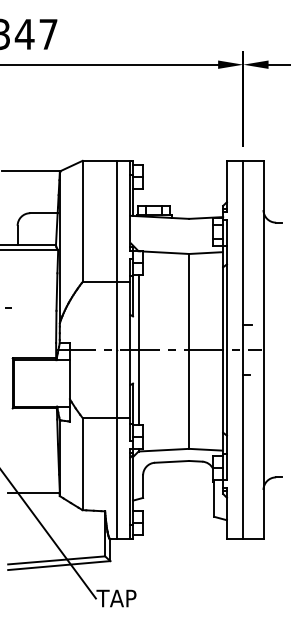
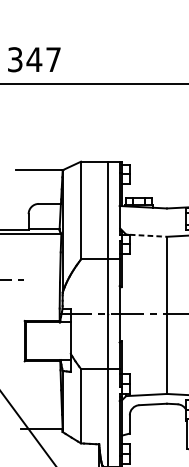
line: (166, 252) -> (148, 235), solid -> dashed
line: (138, 349) -> (126, 313), removed

